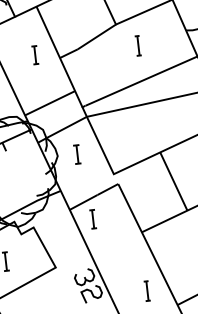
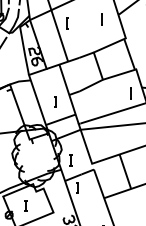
line: (137, 46) -> (130, 93), moved
line: (35, 54) -> (55, 101), moved
part: (76, 154) -> (70, 160), moved

